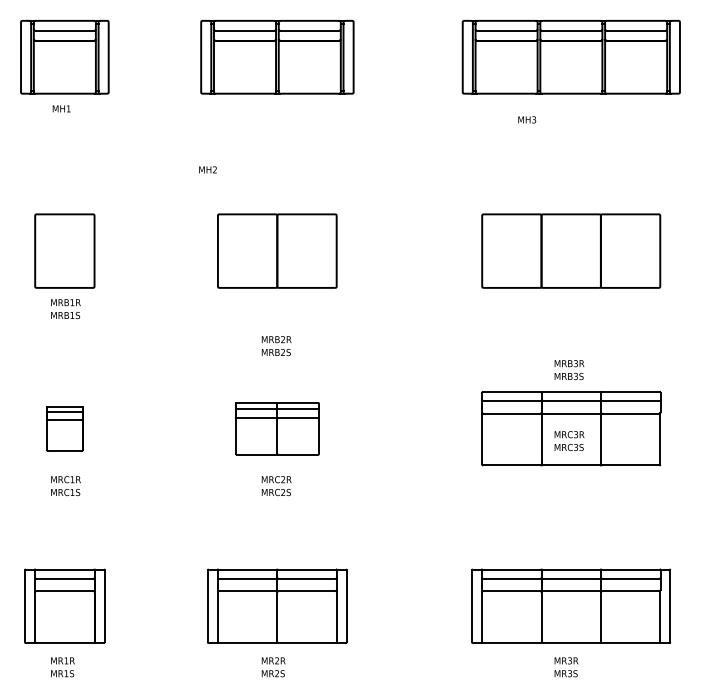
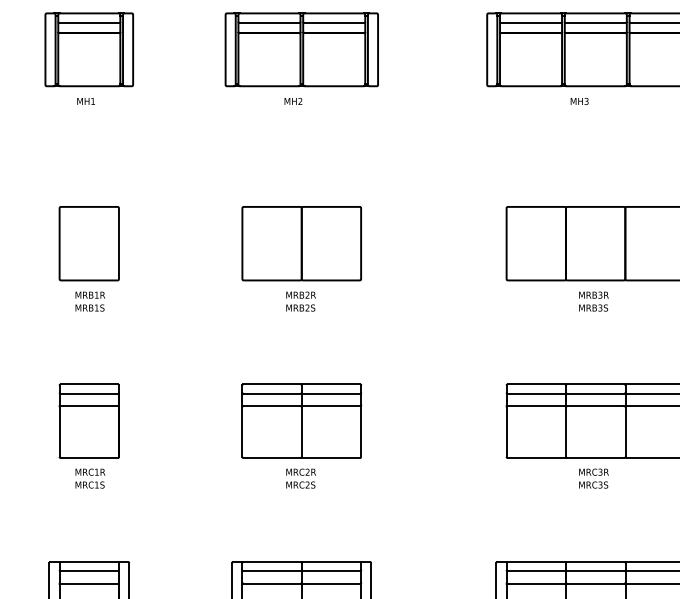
text: (527, 119) -> (579, 101), moved
text: (207, 169) -> (292, 101), moved
text: (276, 346) -> (300, 302), moved
text: (569, 369) -> (593, 301), moved
part: (64, 428) -> (88, 421), size x1.67
part: (277, 428) -> (301, 421), size x1.43
text: (569, 441) -> (593, 479), moved

